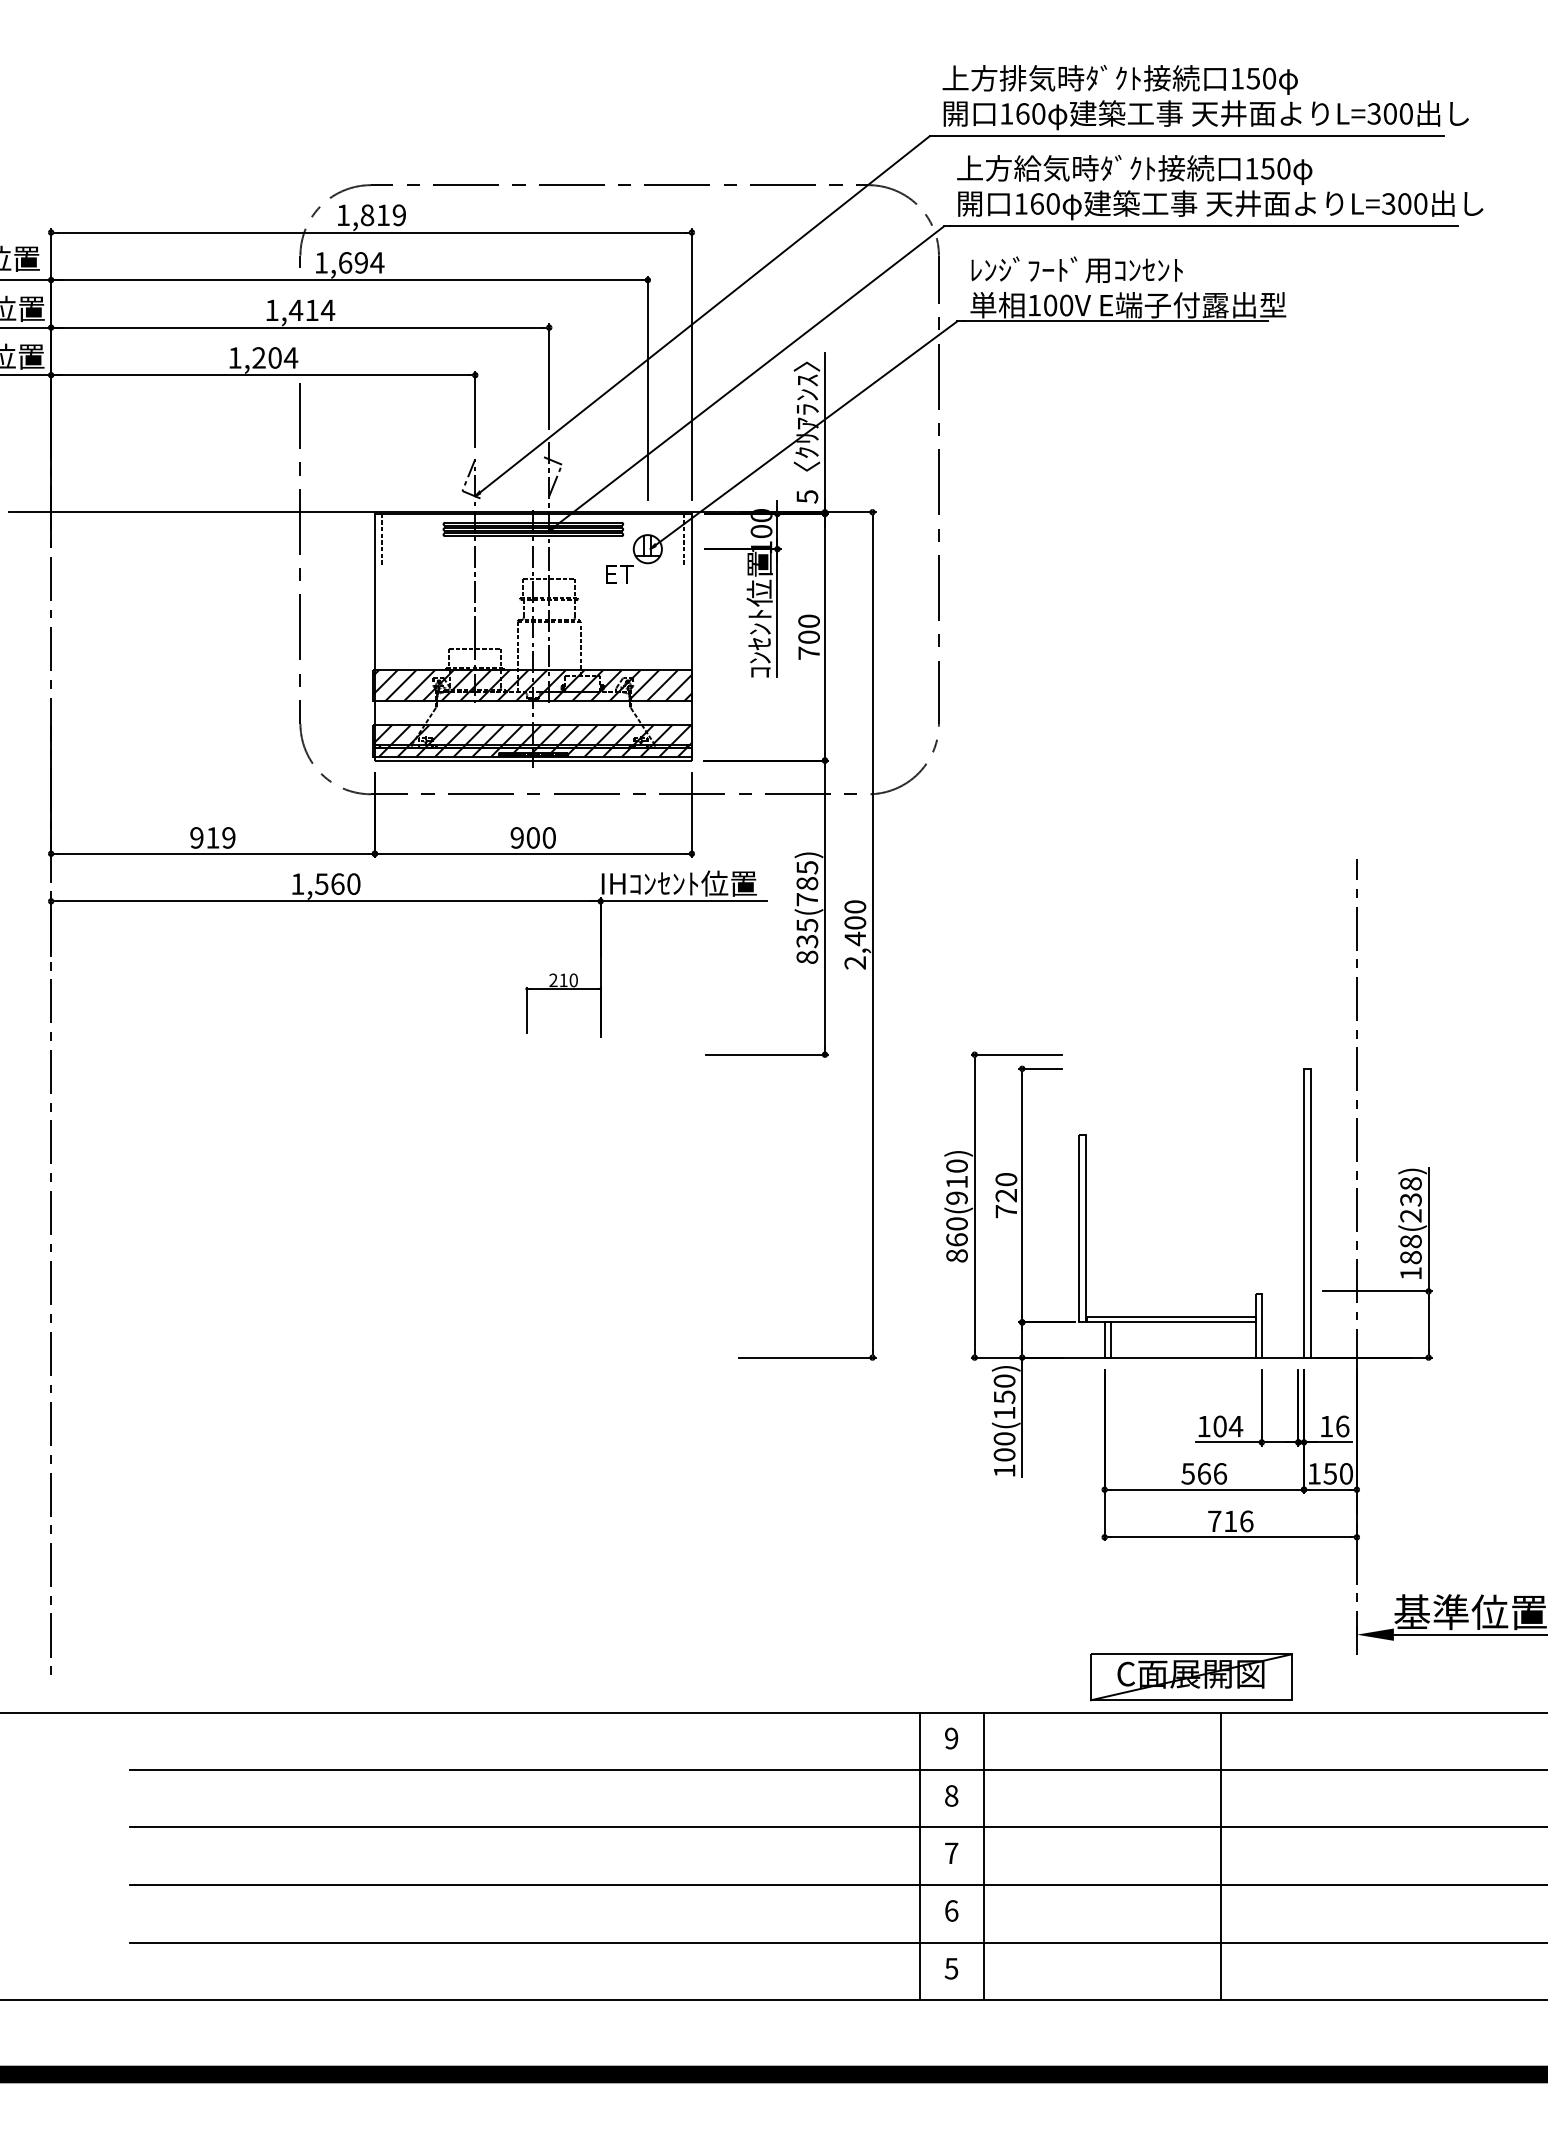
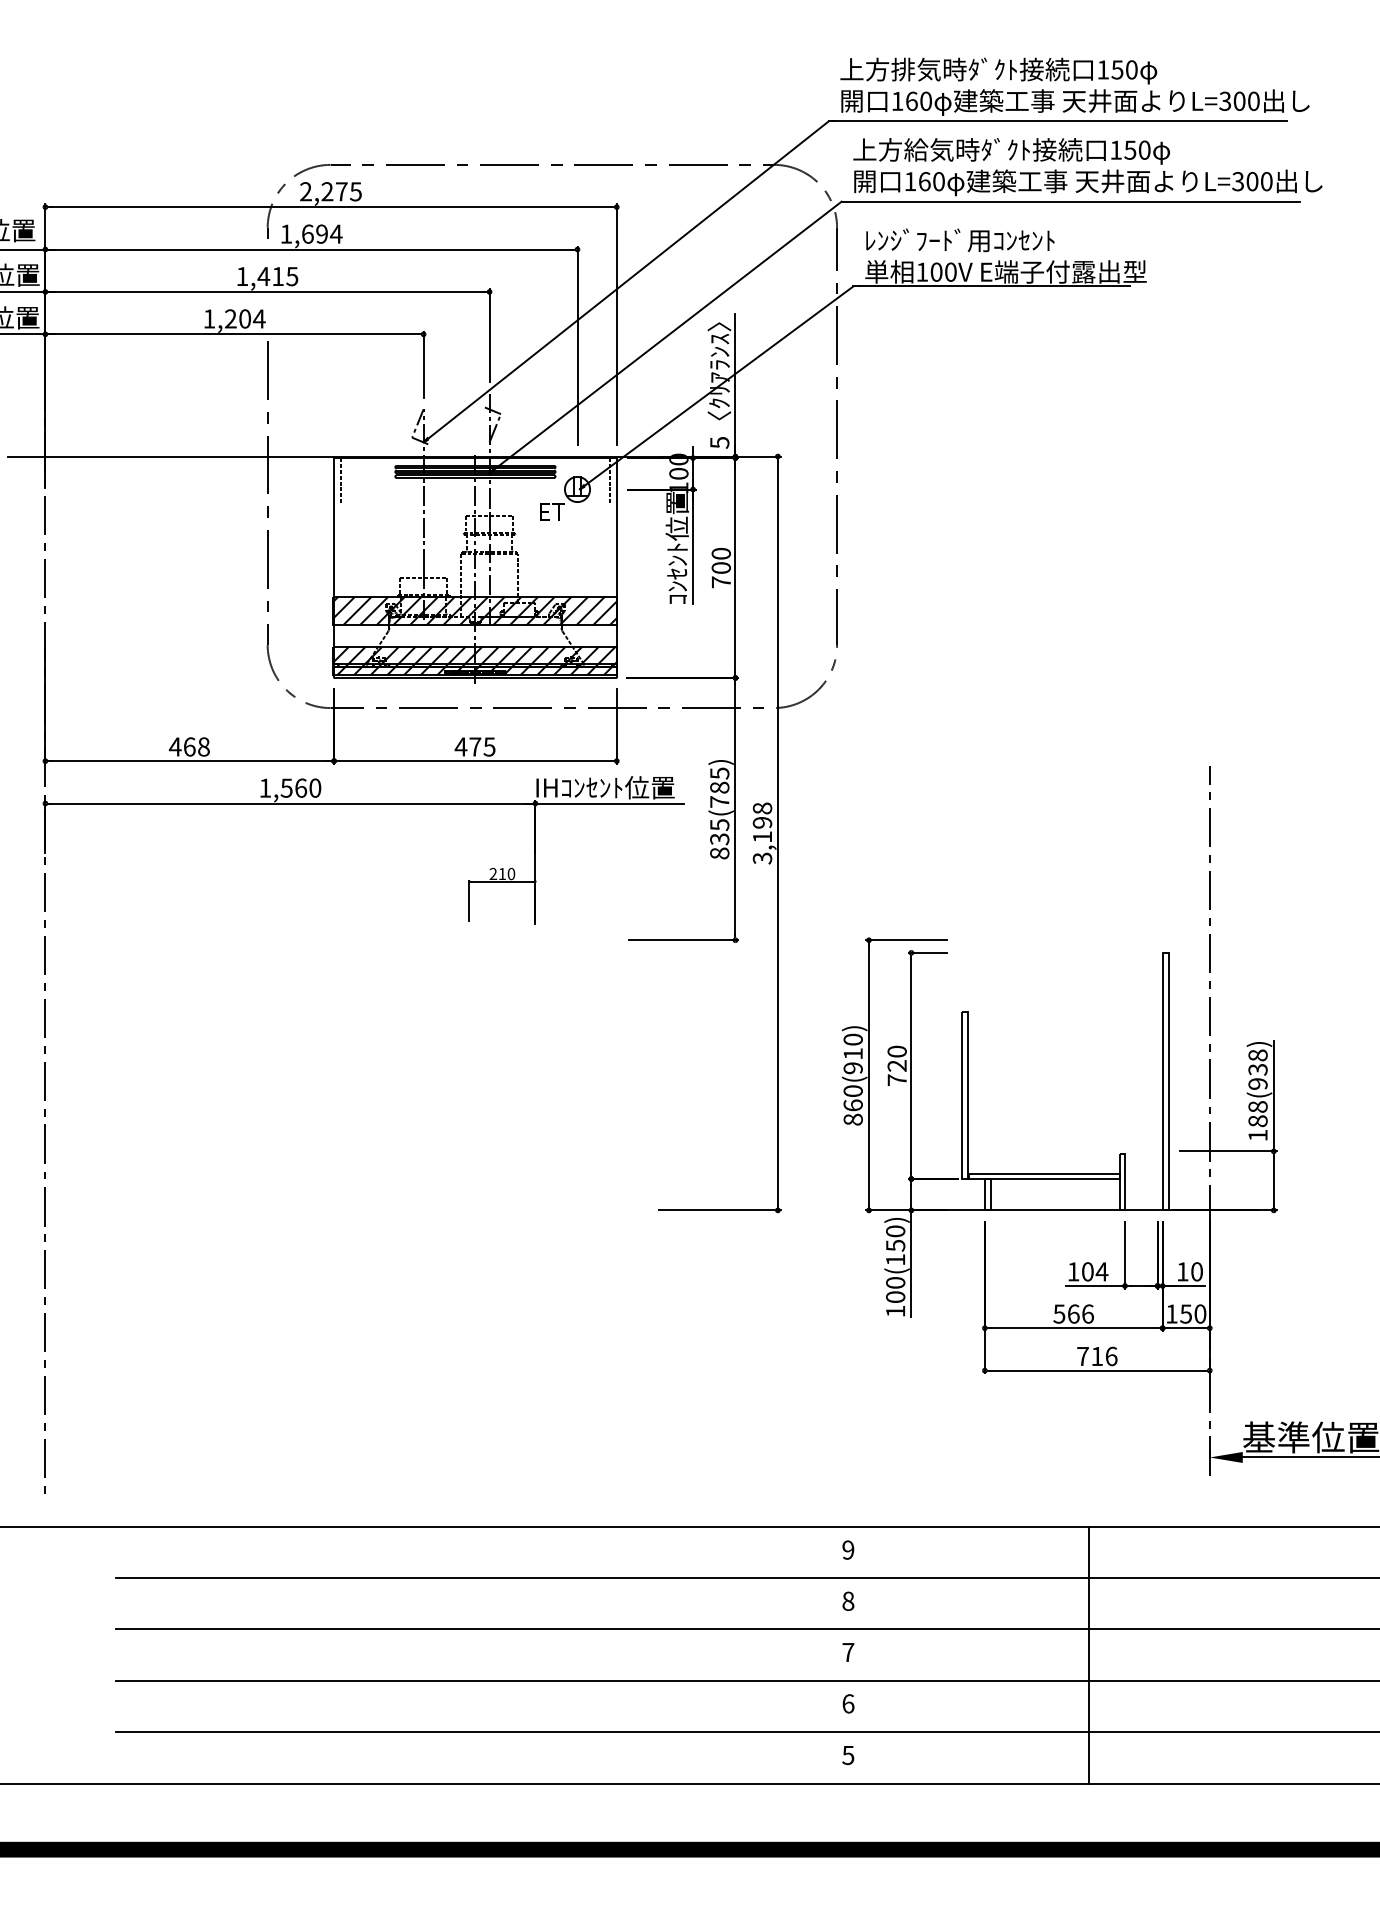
text: (370, 215) -> (330, 191), 1,819 -> 2,275
text: (327, 310) -> (291, 276), 1,414 -> 1,415
text: (211, 837) -> (188, 746), 919 -> 468
text: (532, 837) -> (474, 746), 900 -> 475
text: (855, 934) -> (762, 833), 2,400 -> 3,198
text: (1410, 1215) -> (1257, 1083), 188(238) -> 188(938)
text: (1343, 1426) -> (1197, 1271), 16 -> 10
part: (1190, 1677) -> (1061, 1495), removed
line: (920, 1855) -> (820, 1654), removed
line: (983, 1855) -> (876, 1654), removed

